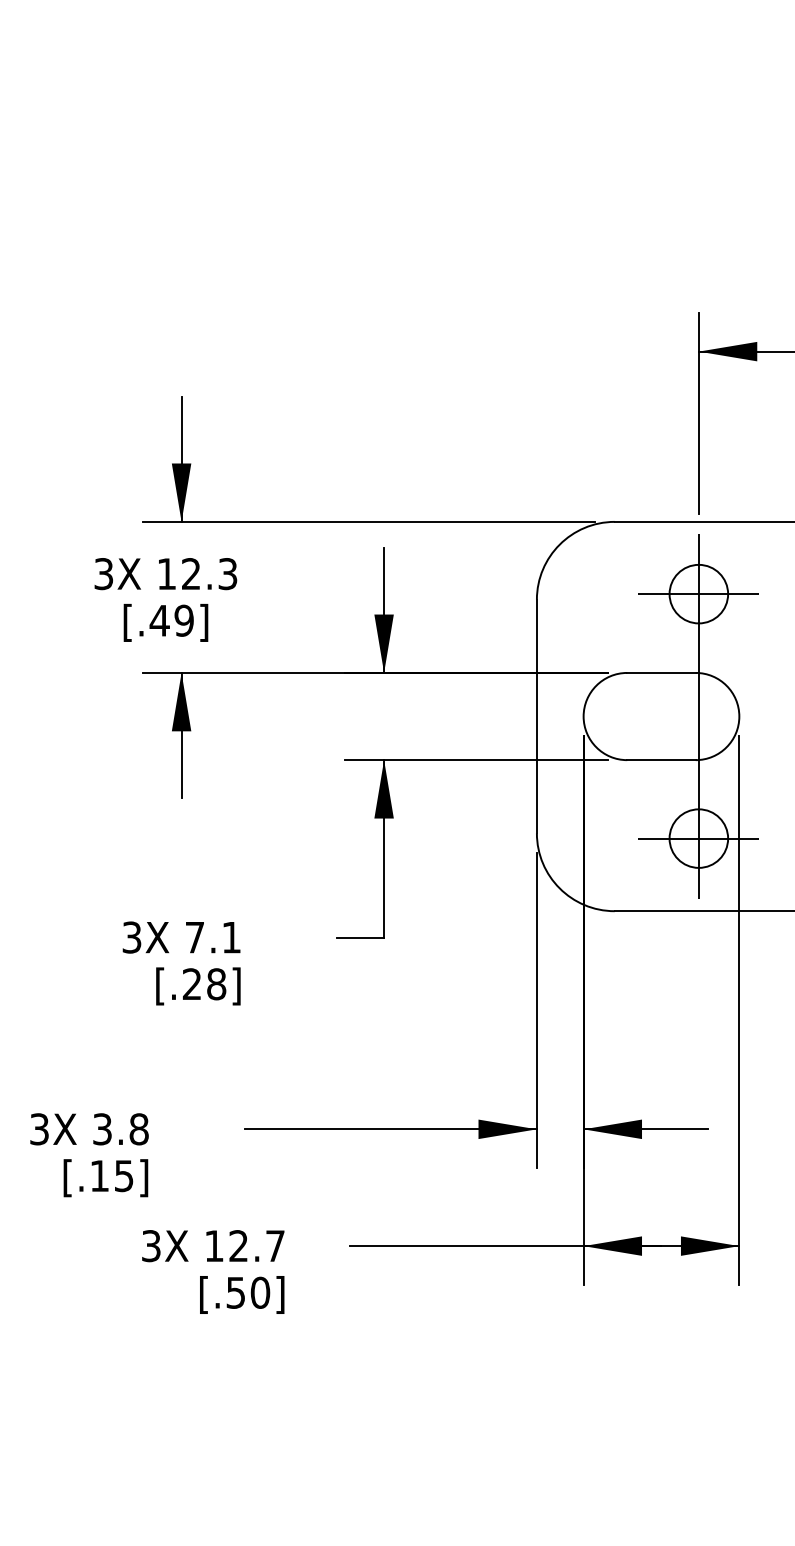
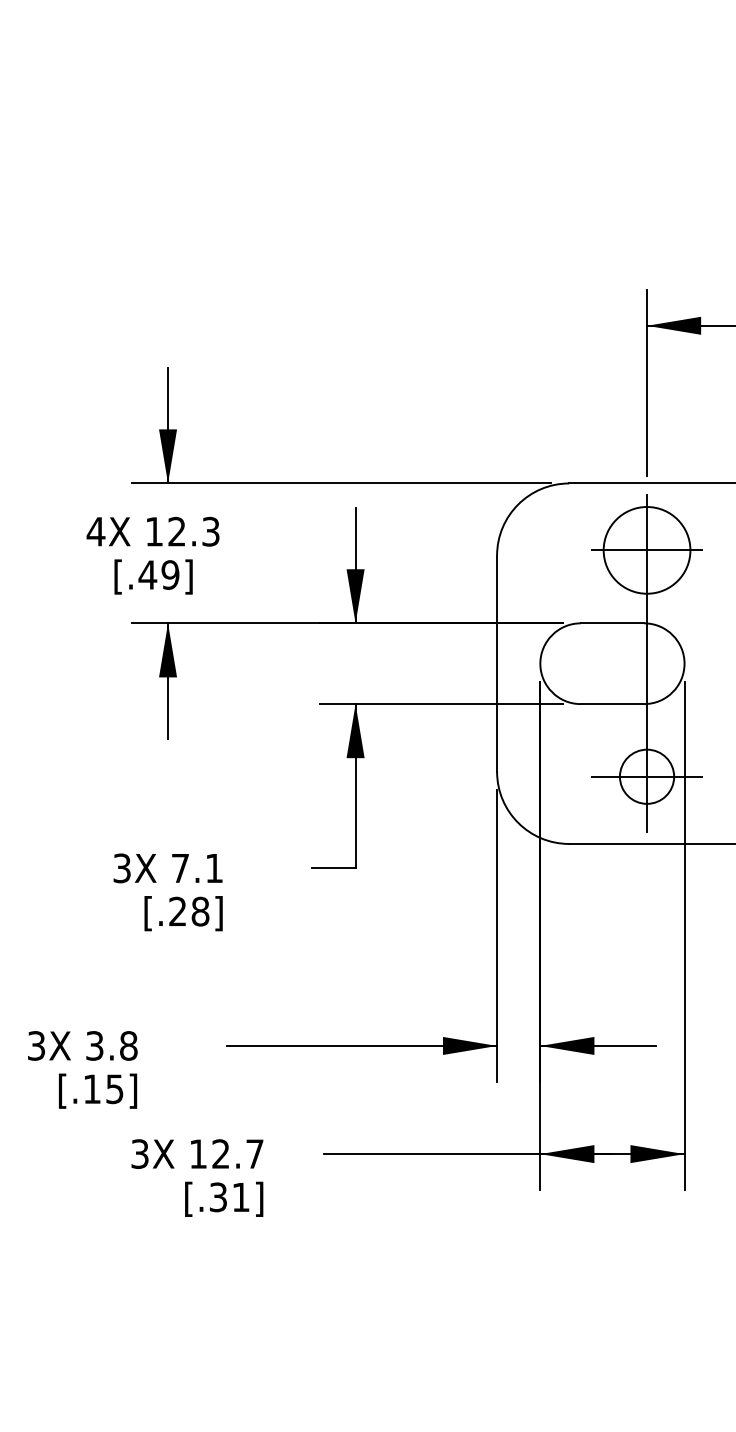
text: (103, 574) -> (95, 532), 3X -> 4X
circle: (698, 593) -> (646, 549), size x1.6
text: (248, 1292) -> (230, 1197), [.50] -> [.31]

